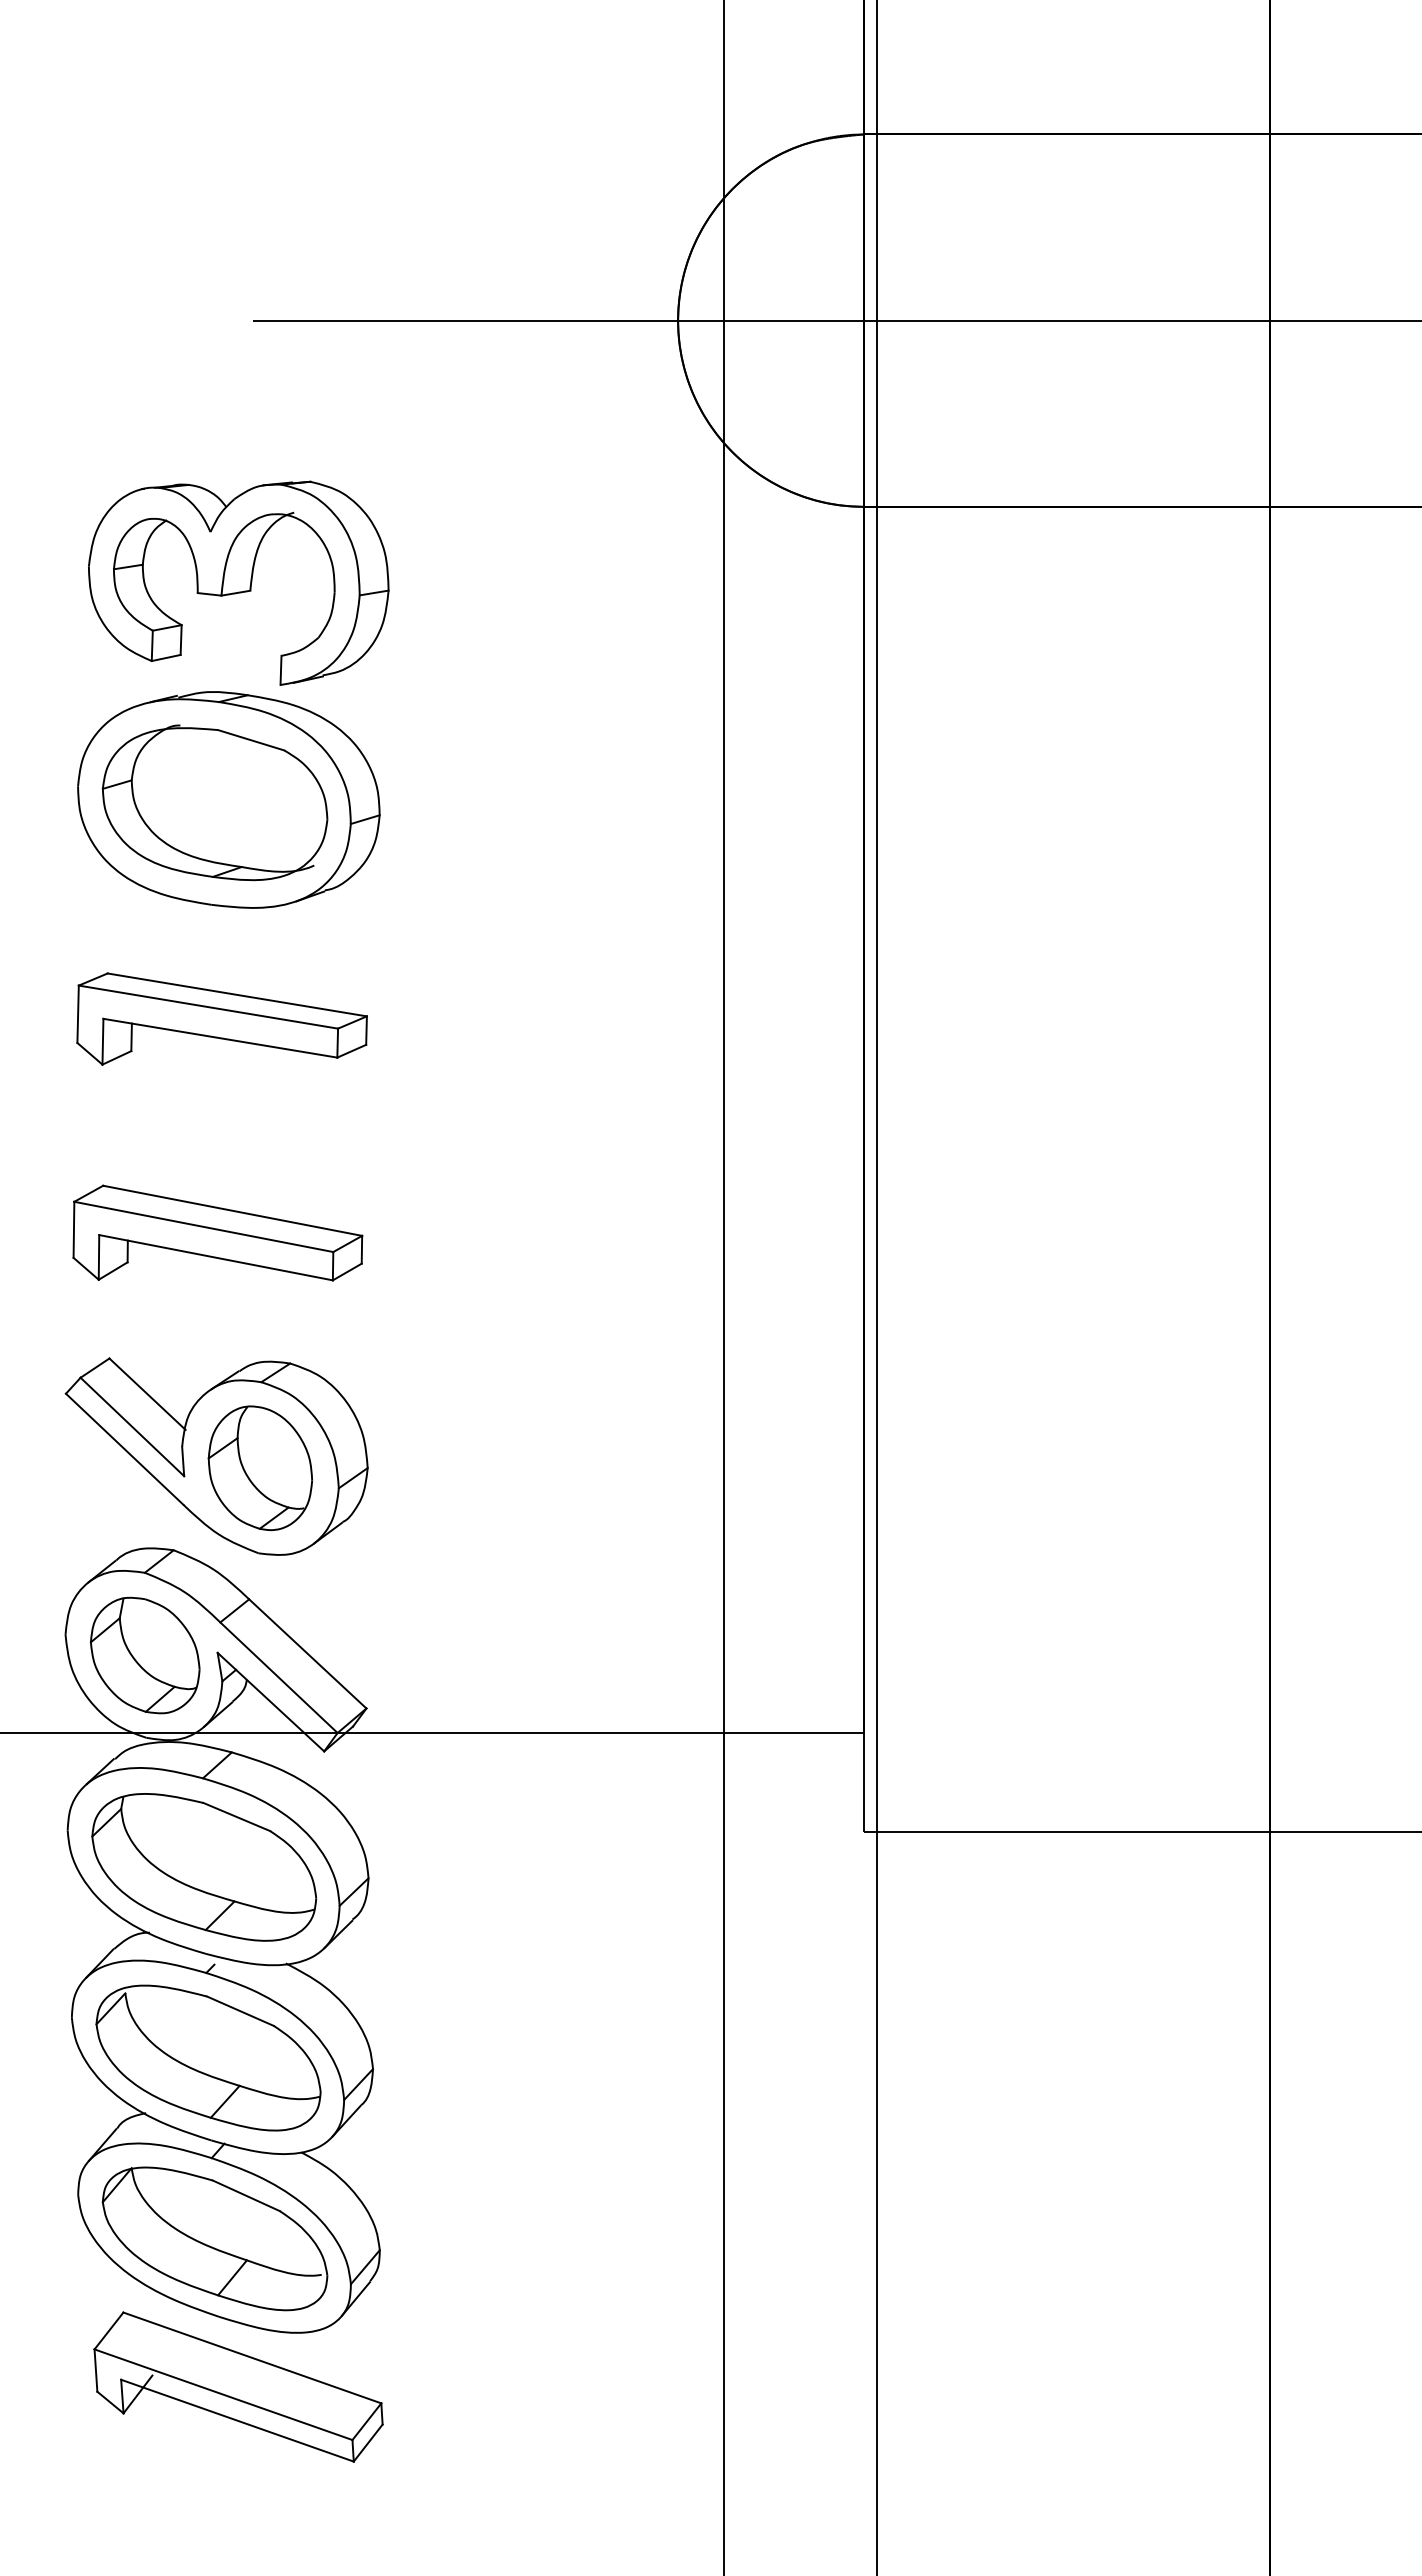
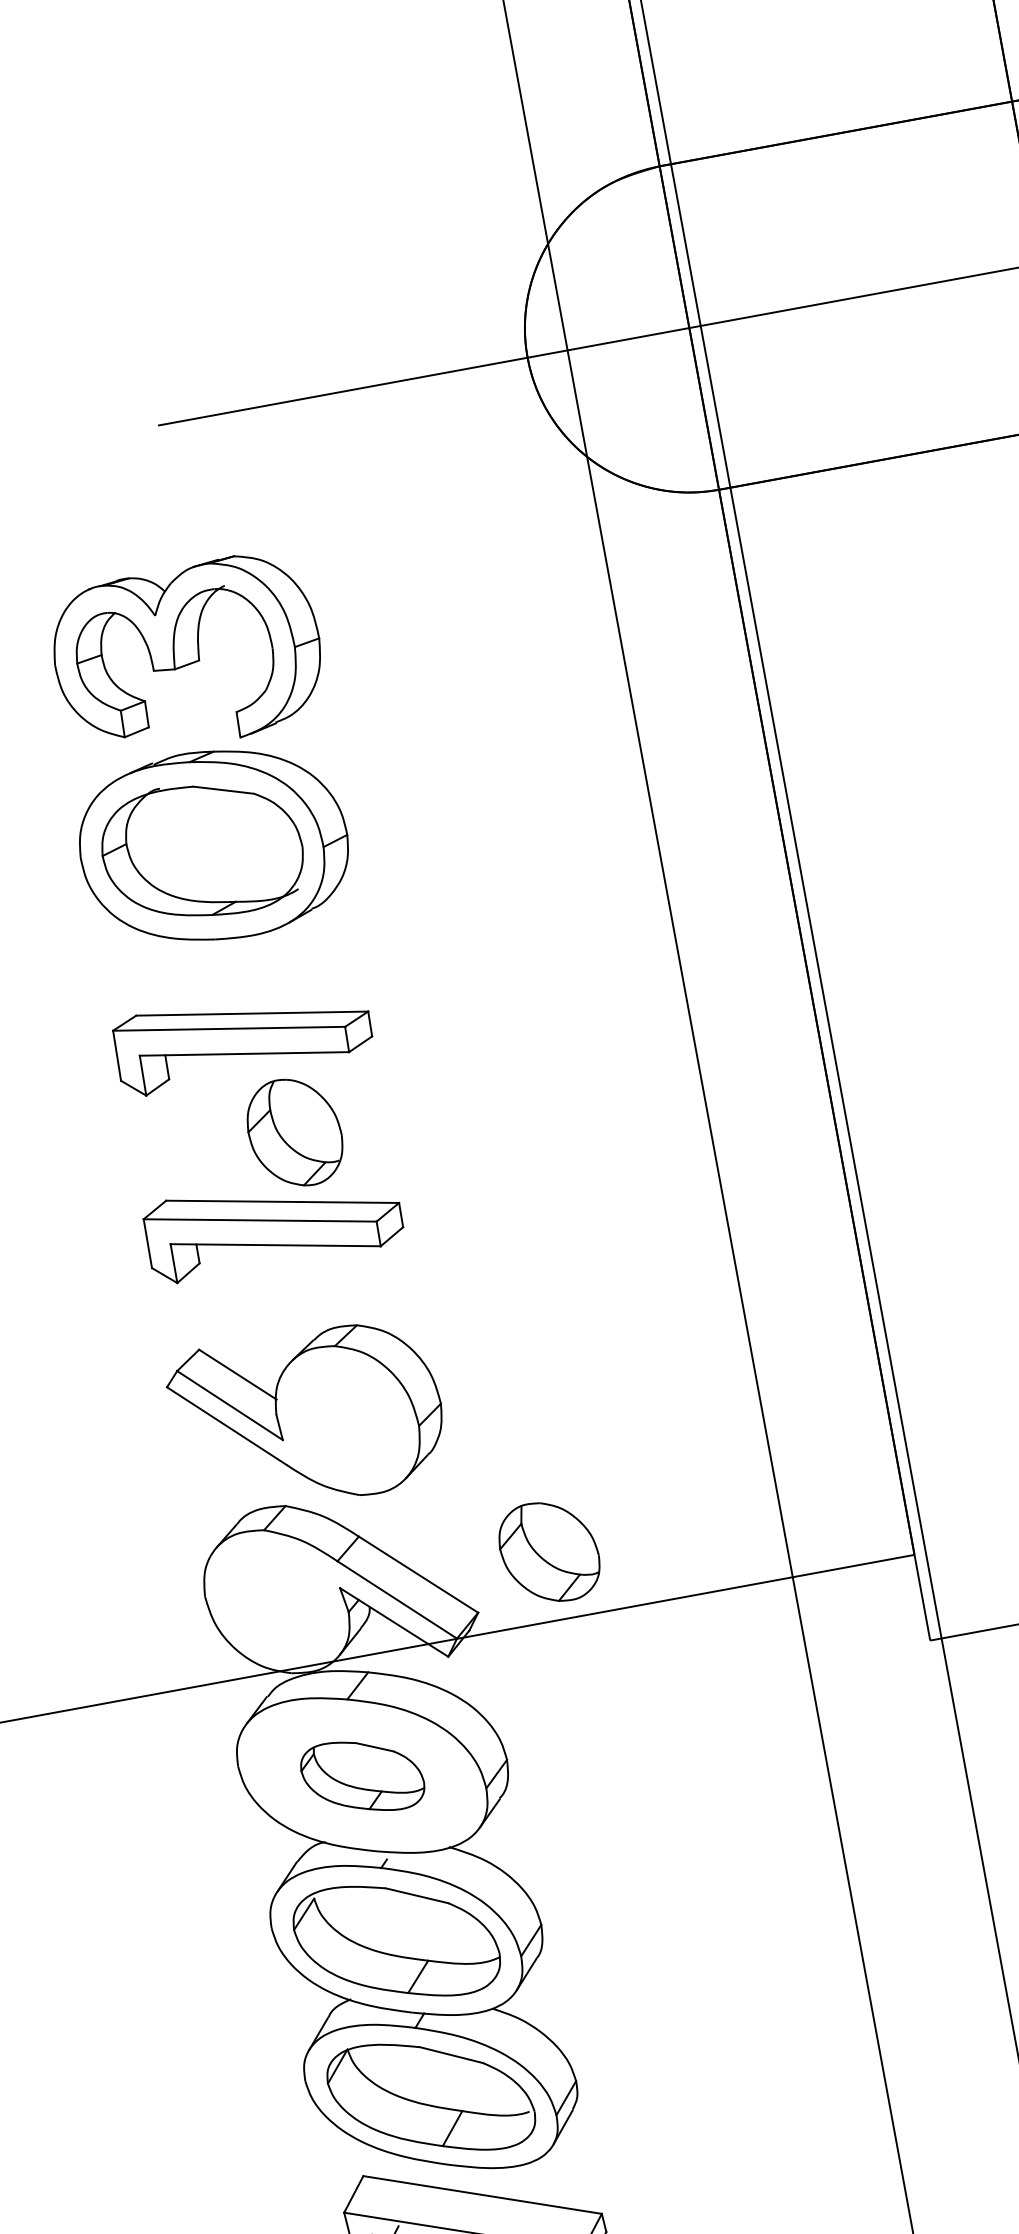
part: (259, 1467) -> (293, 1132), moved
part: (144, 1655) -> (548, 1552), moved
part: (204, 1867) -> (362, 1776), size x0.6

